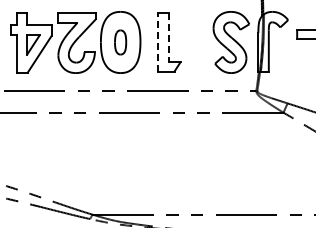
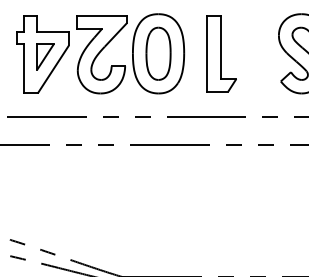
line: (168, 38) -> (220, 48), dashed -> solid
line: (158, 41) -> (207, 52), dashed -> solid
part: (120, 42) -> (158, 53), size x1.67

